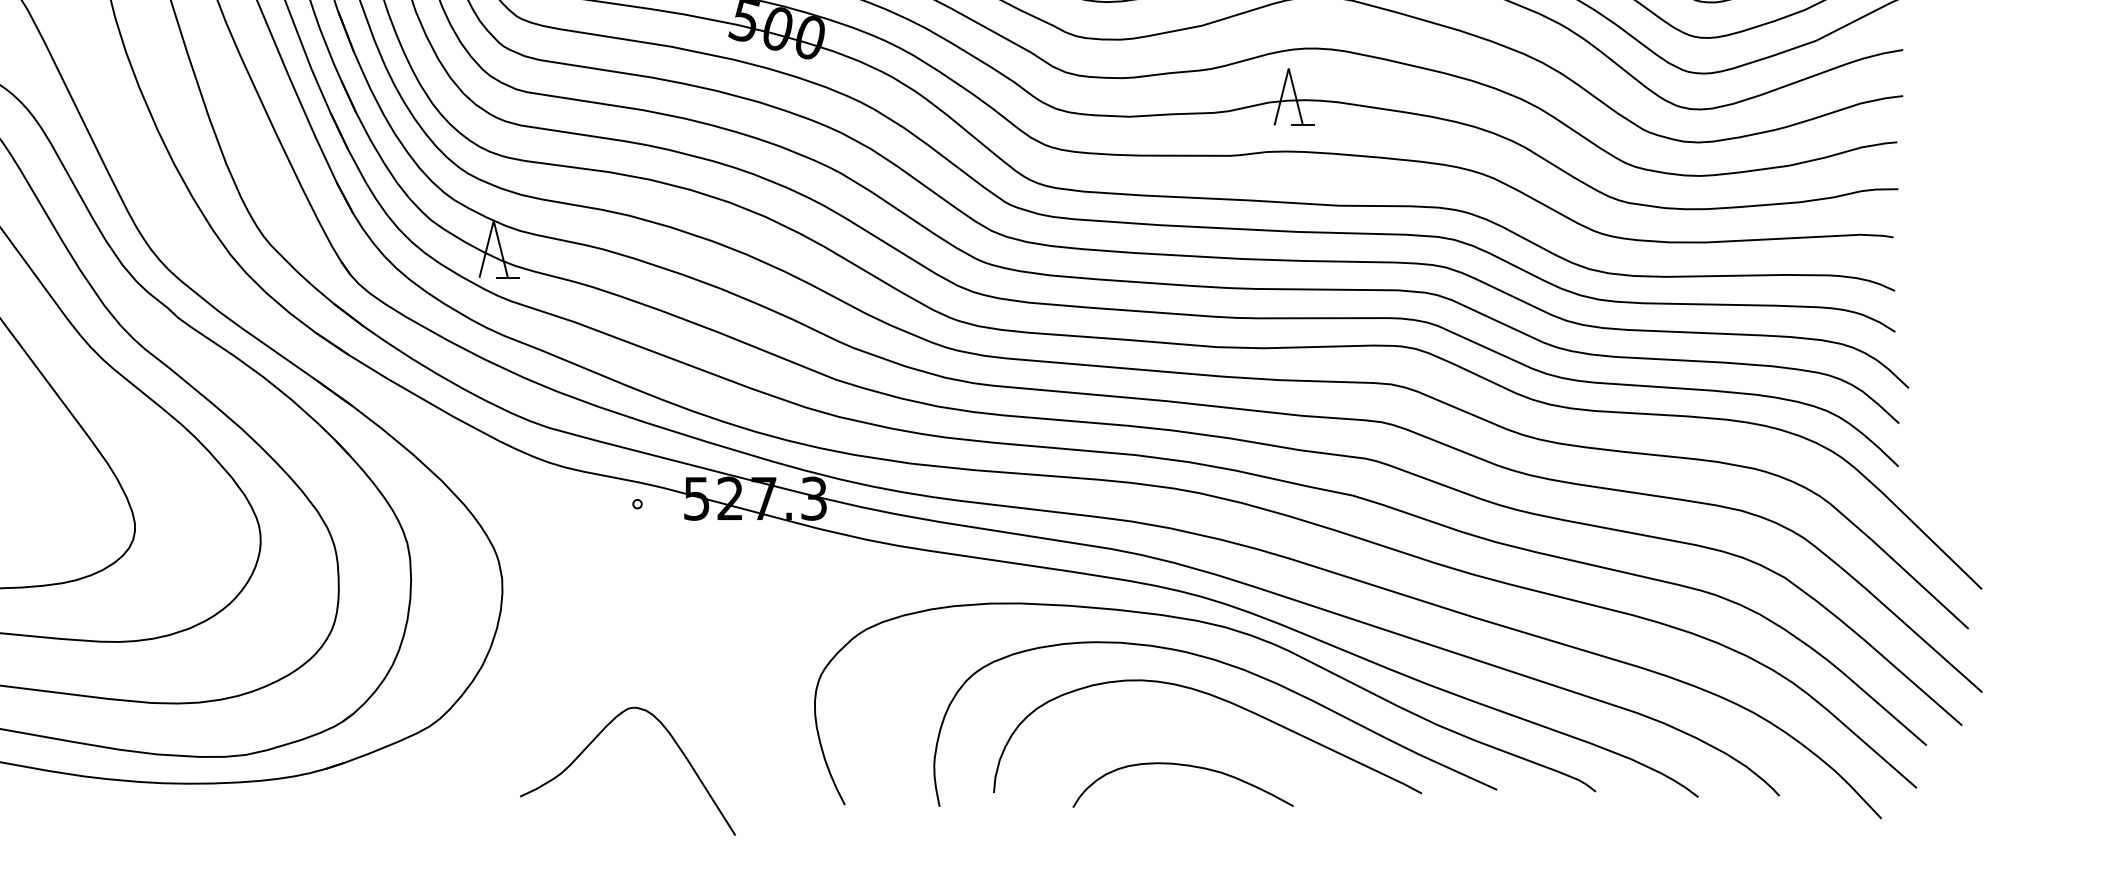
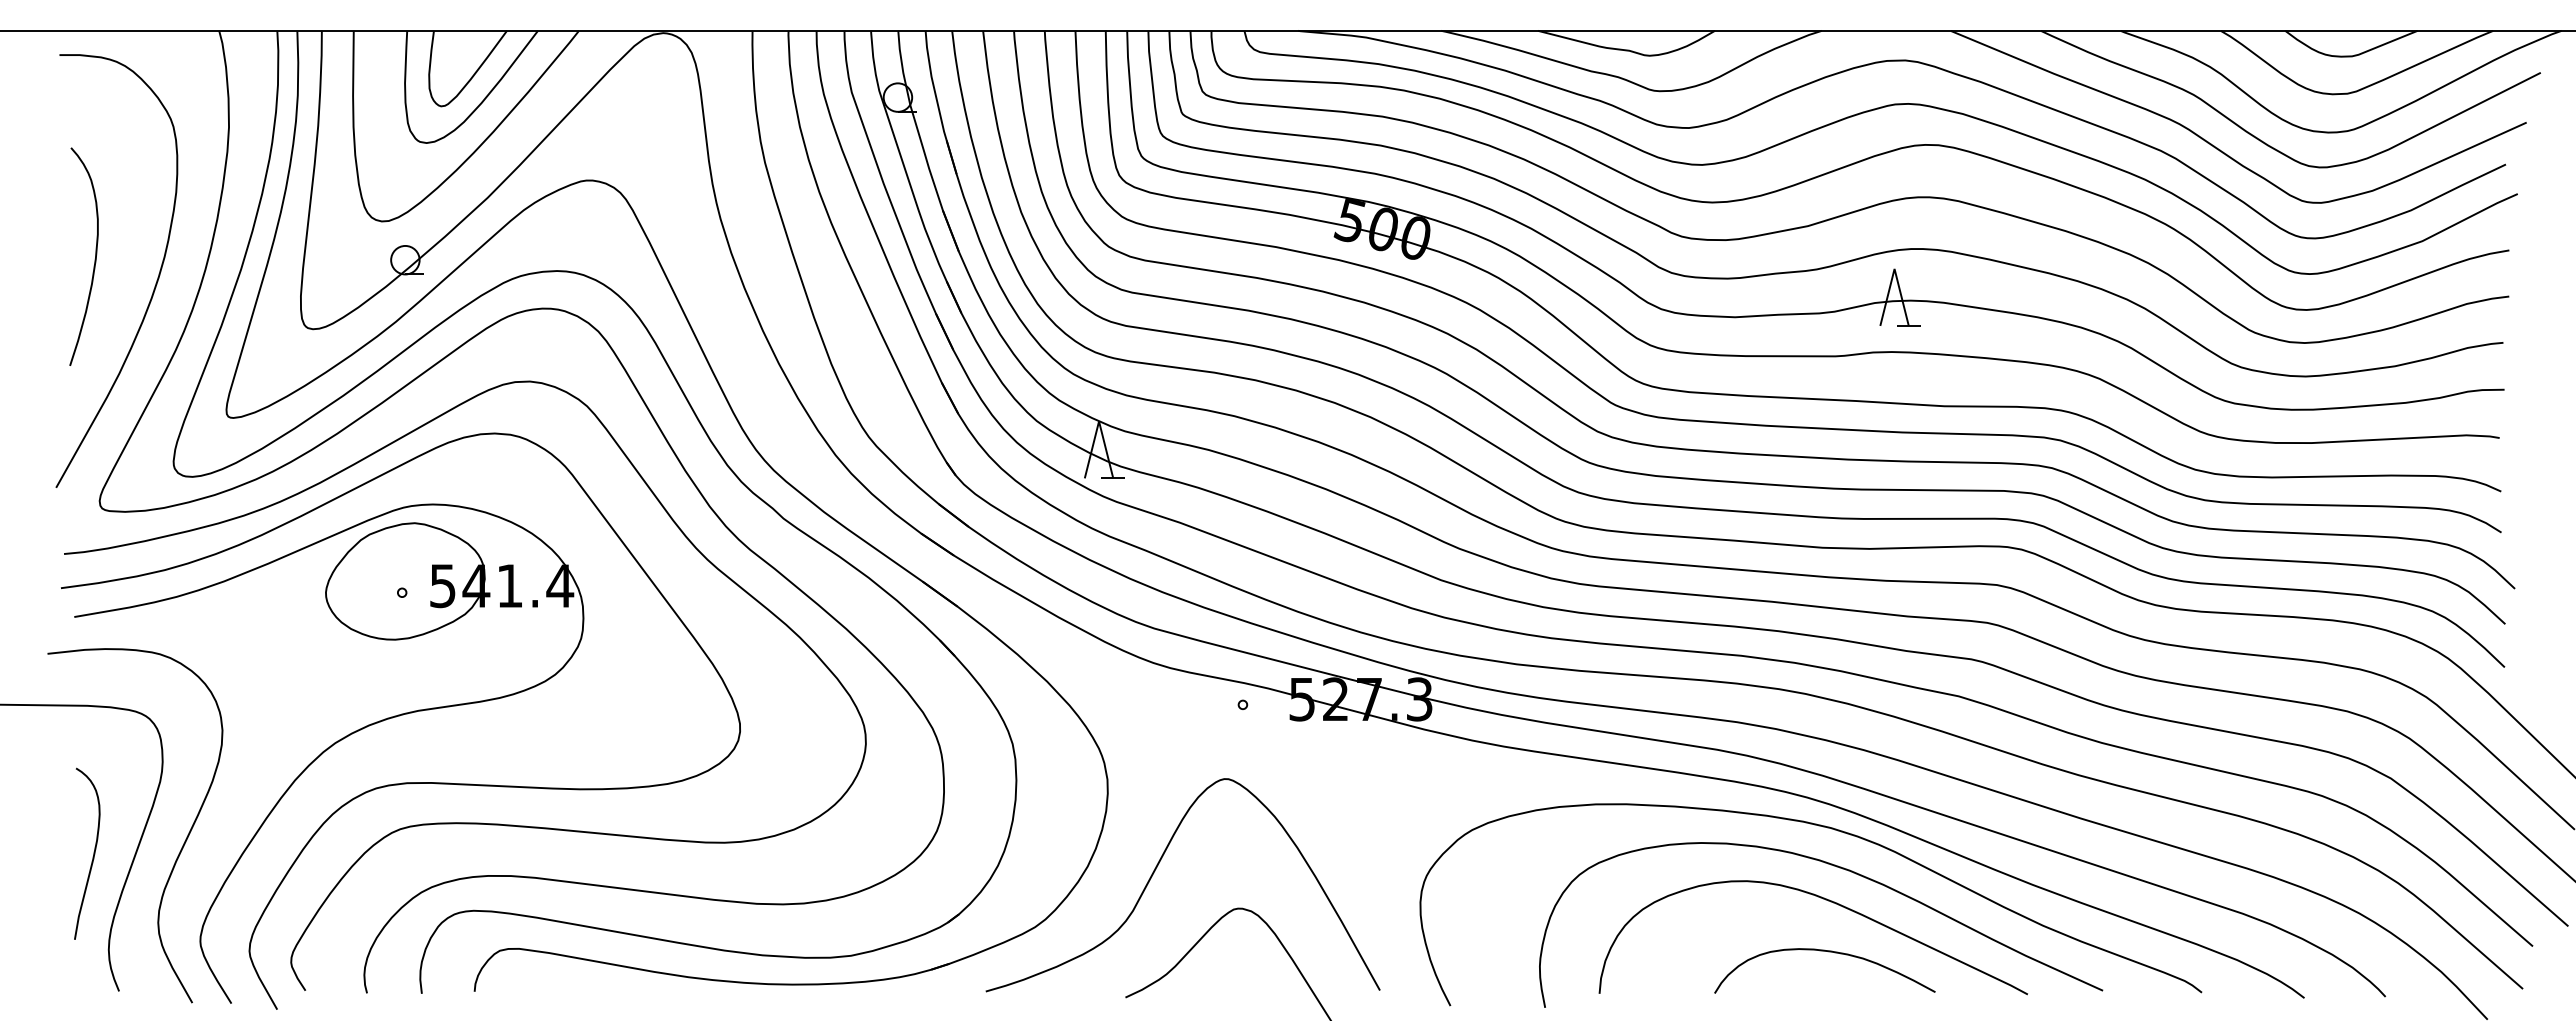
curve: (550, 670) -> (1155, 871), added
curve: (1186, 766) -> (1828, 952), moved

